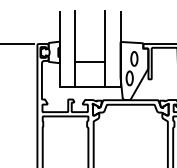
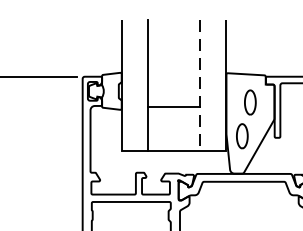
line: (105, 49) -> (200, 86), solid -> dashed

